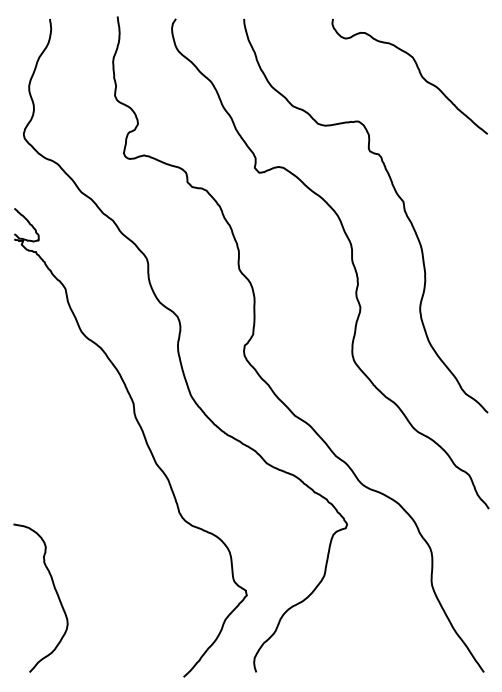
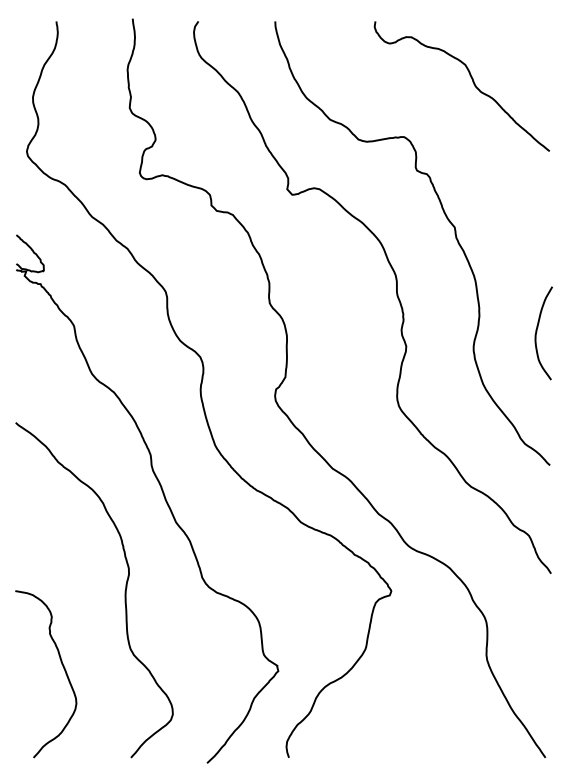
curve: (477, 292) -> (538, 329), added
curve: (110, 523) -> (124, 590), added

